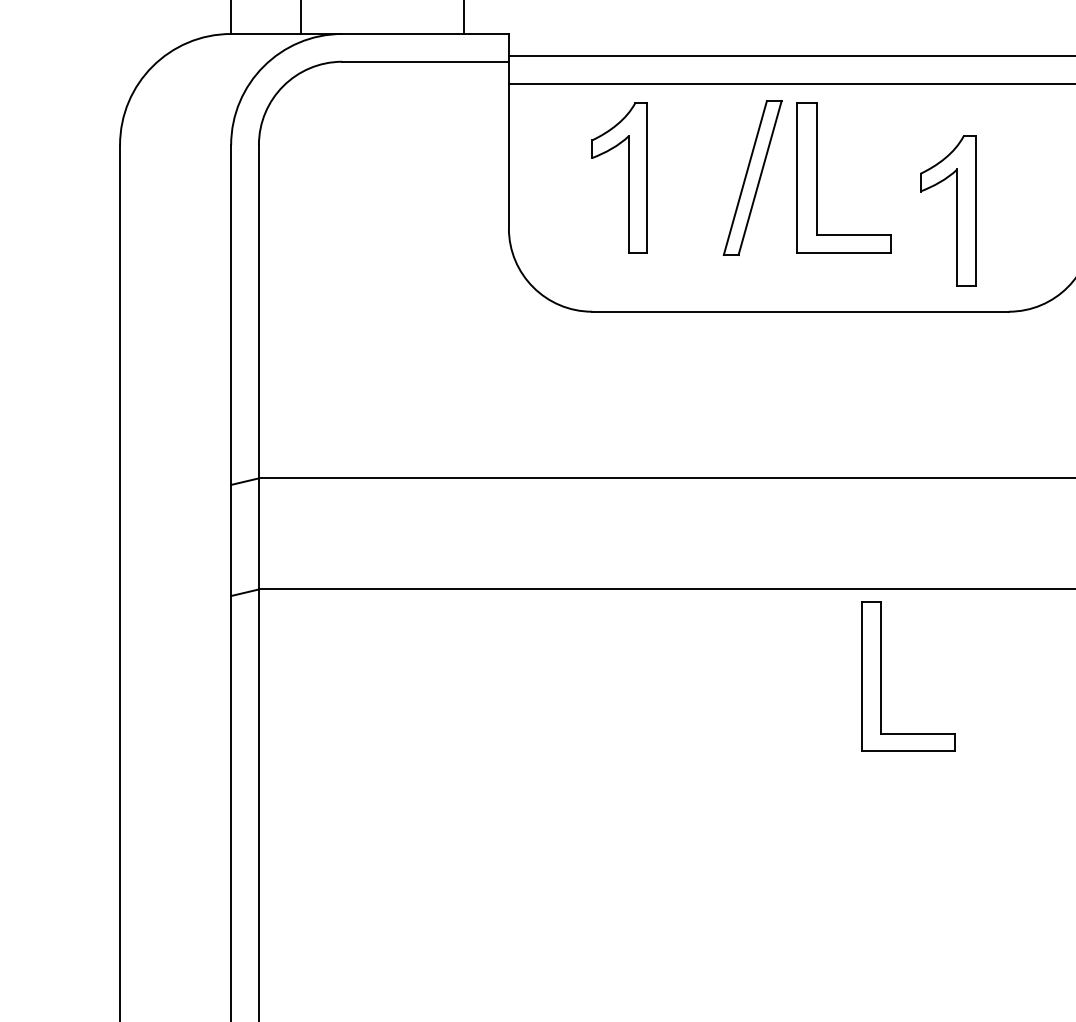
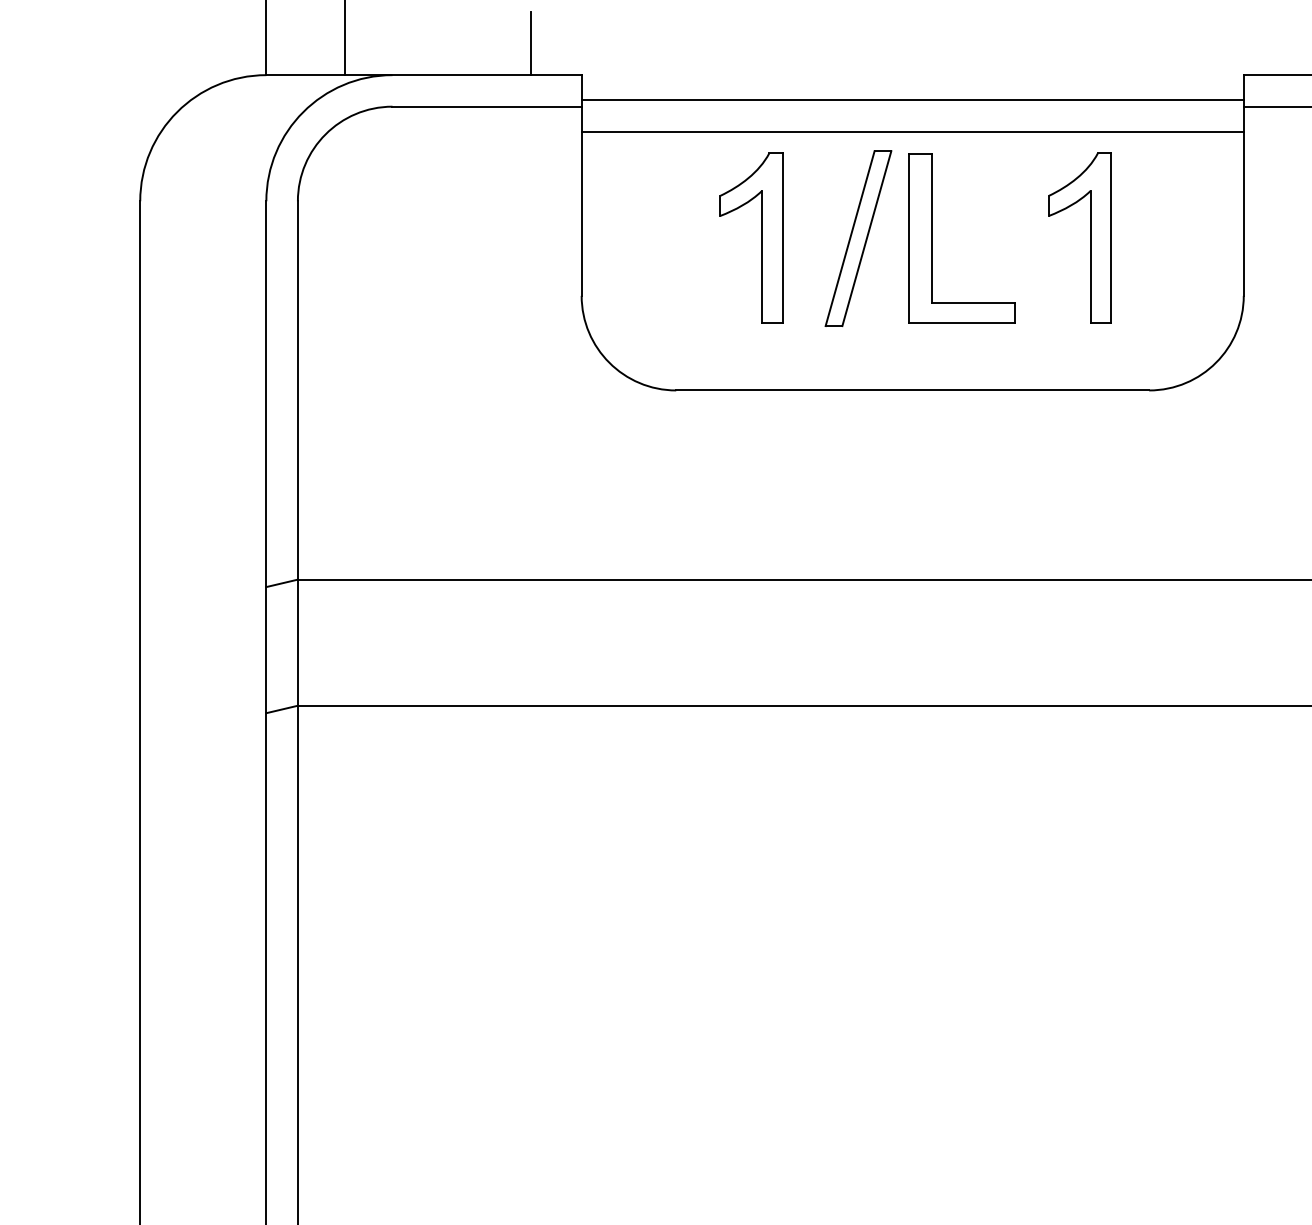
part: (628, 176) -> (761, 237), moved
part: (957, 210) -> (1090, 237), moved
part: (882, 676) -> (1005, 804), removed

